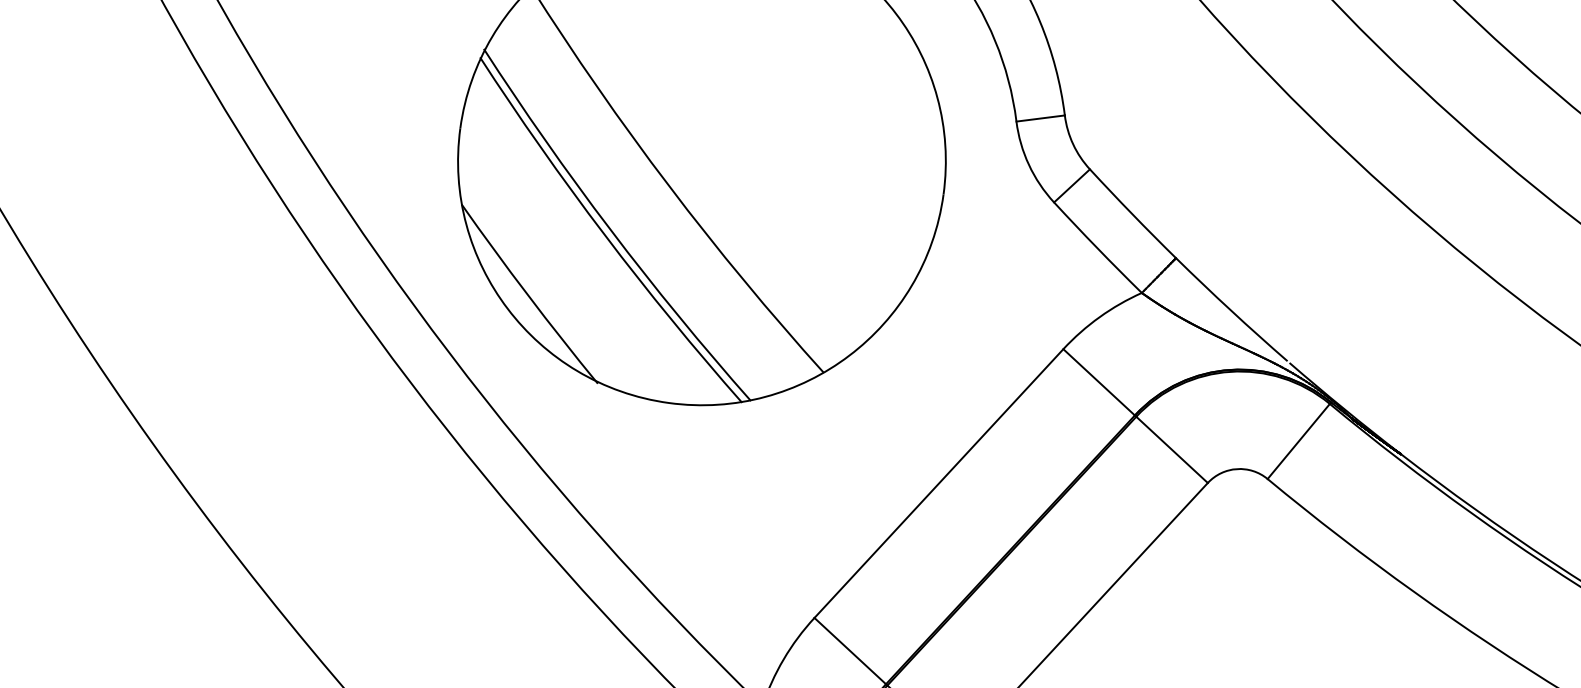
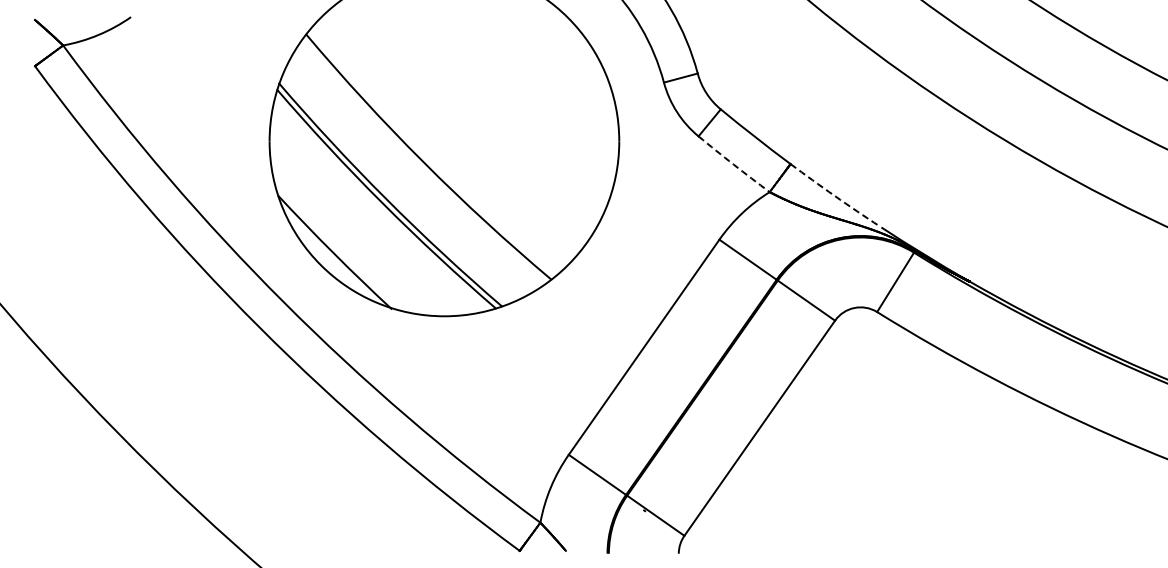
arc: (1097, 247) -> (733, 164), solid -> dashed
arc: (1230, 309) -> (834, 195), solid -> dashed

